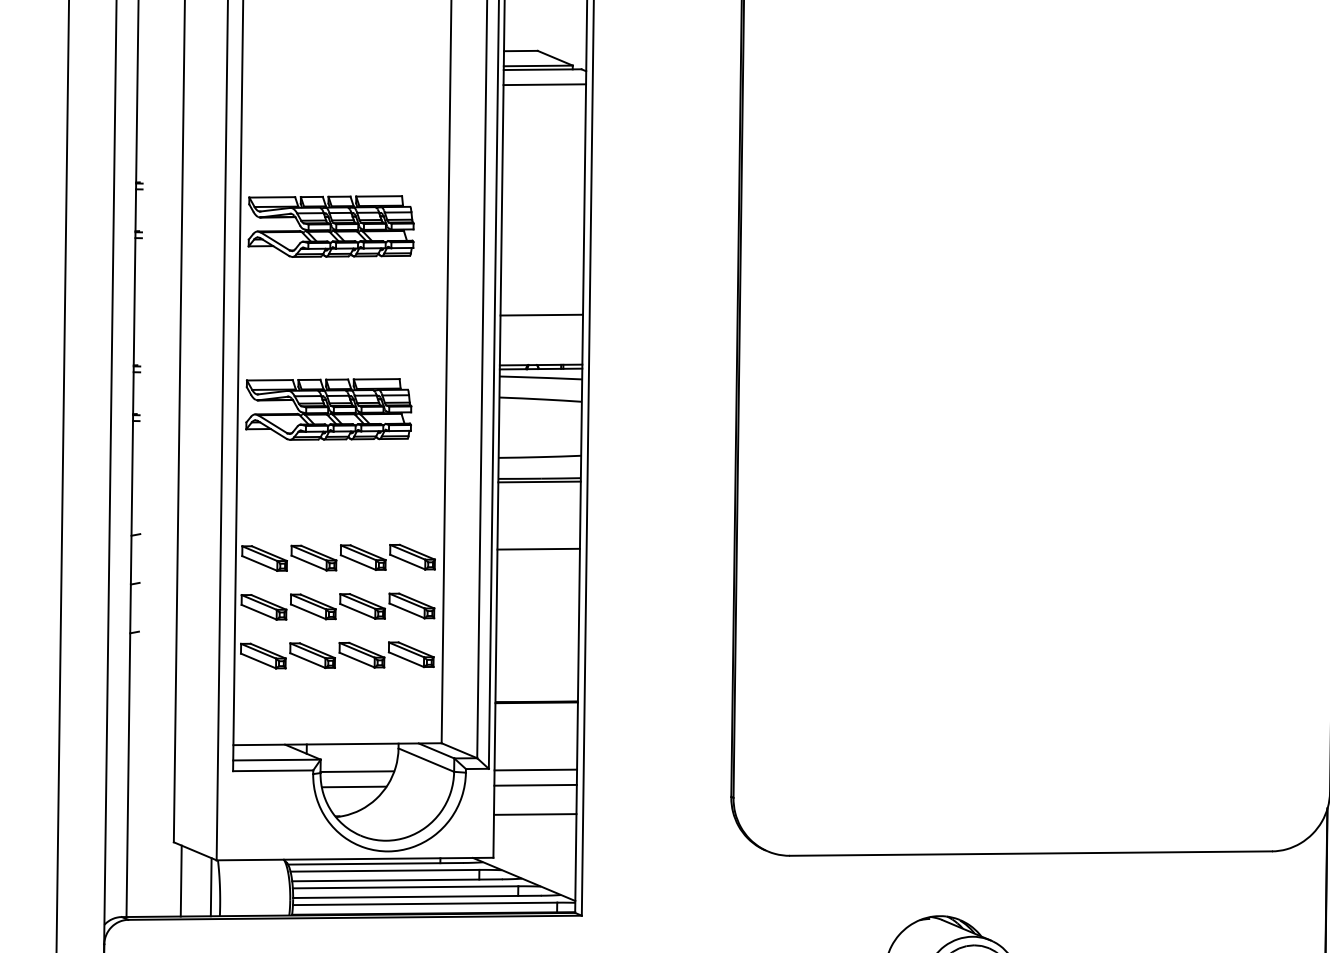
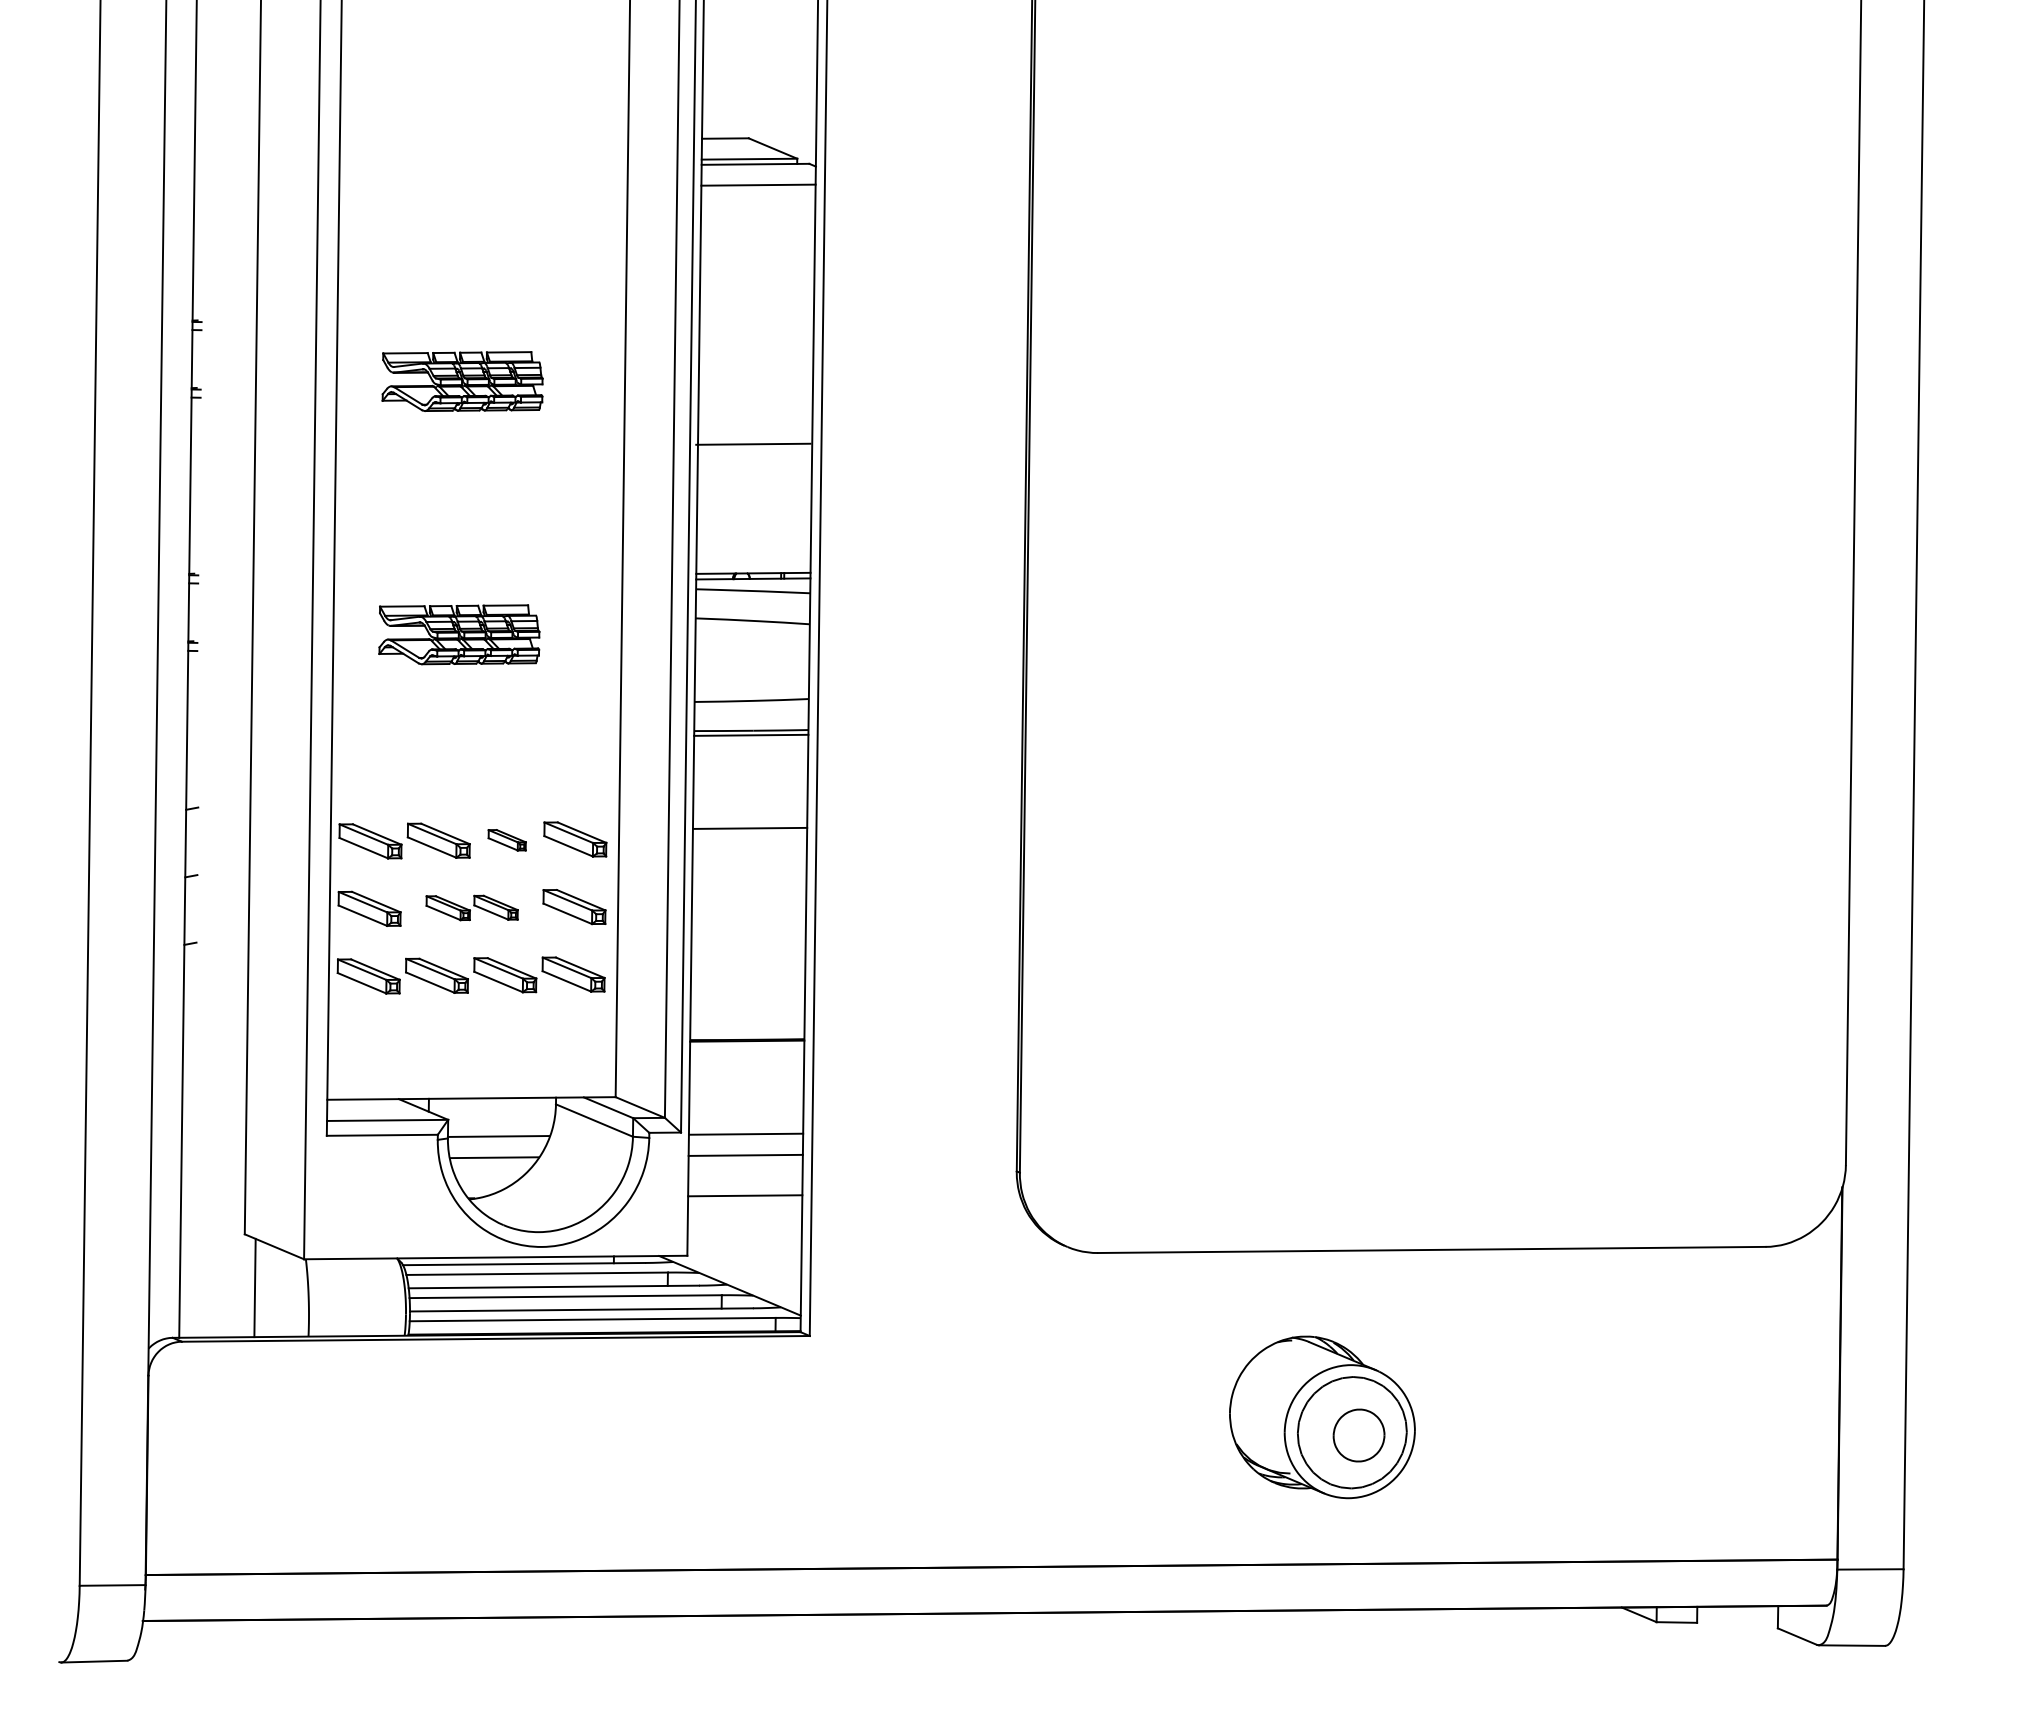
part: (331, 226) -> (462, 381), size x0.7
line: (541, 314) -> (753, 443), moved
part: (328, 409) -> (459, 634), size x0.7
part: (363, 557) -> (507, 840), size x0.6
part: (338, 606) -> (472, 907), size x0.7
line: (211, 887) -> (296, 1296), removed

